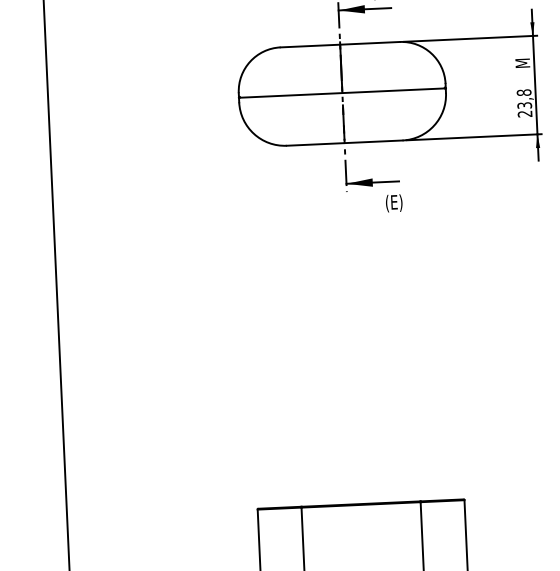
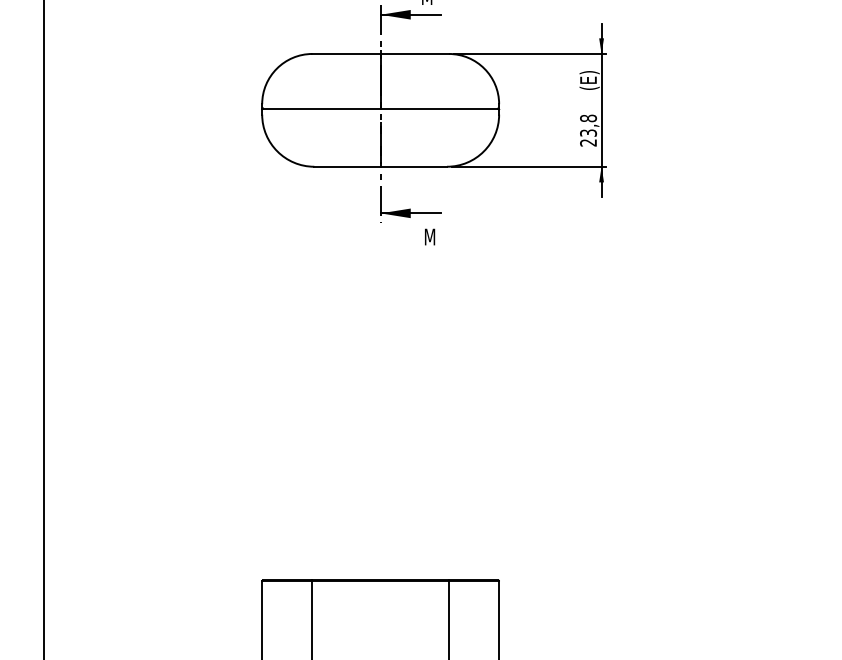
text: (523, 59) -> (589, 80), M -> (E)
text: (393, 203) -> (433, 238), (E) -> M

